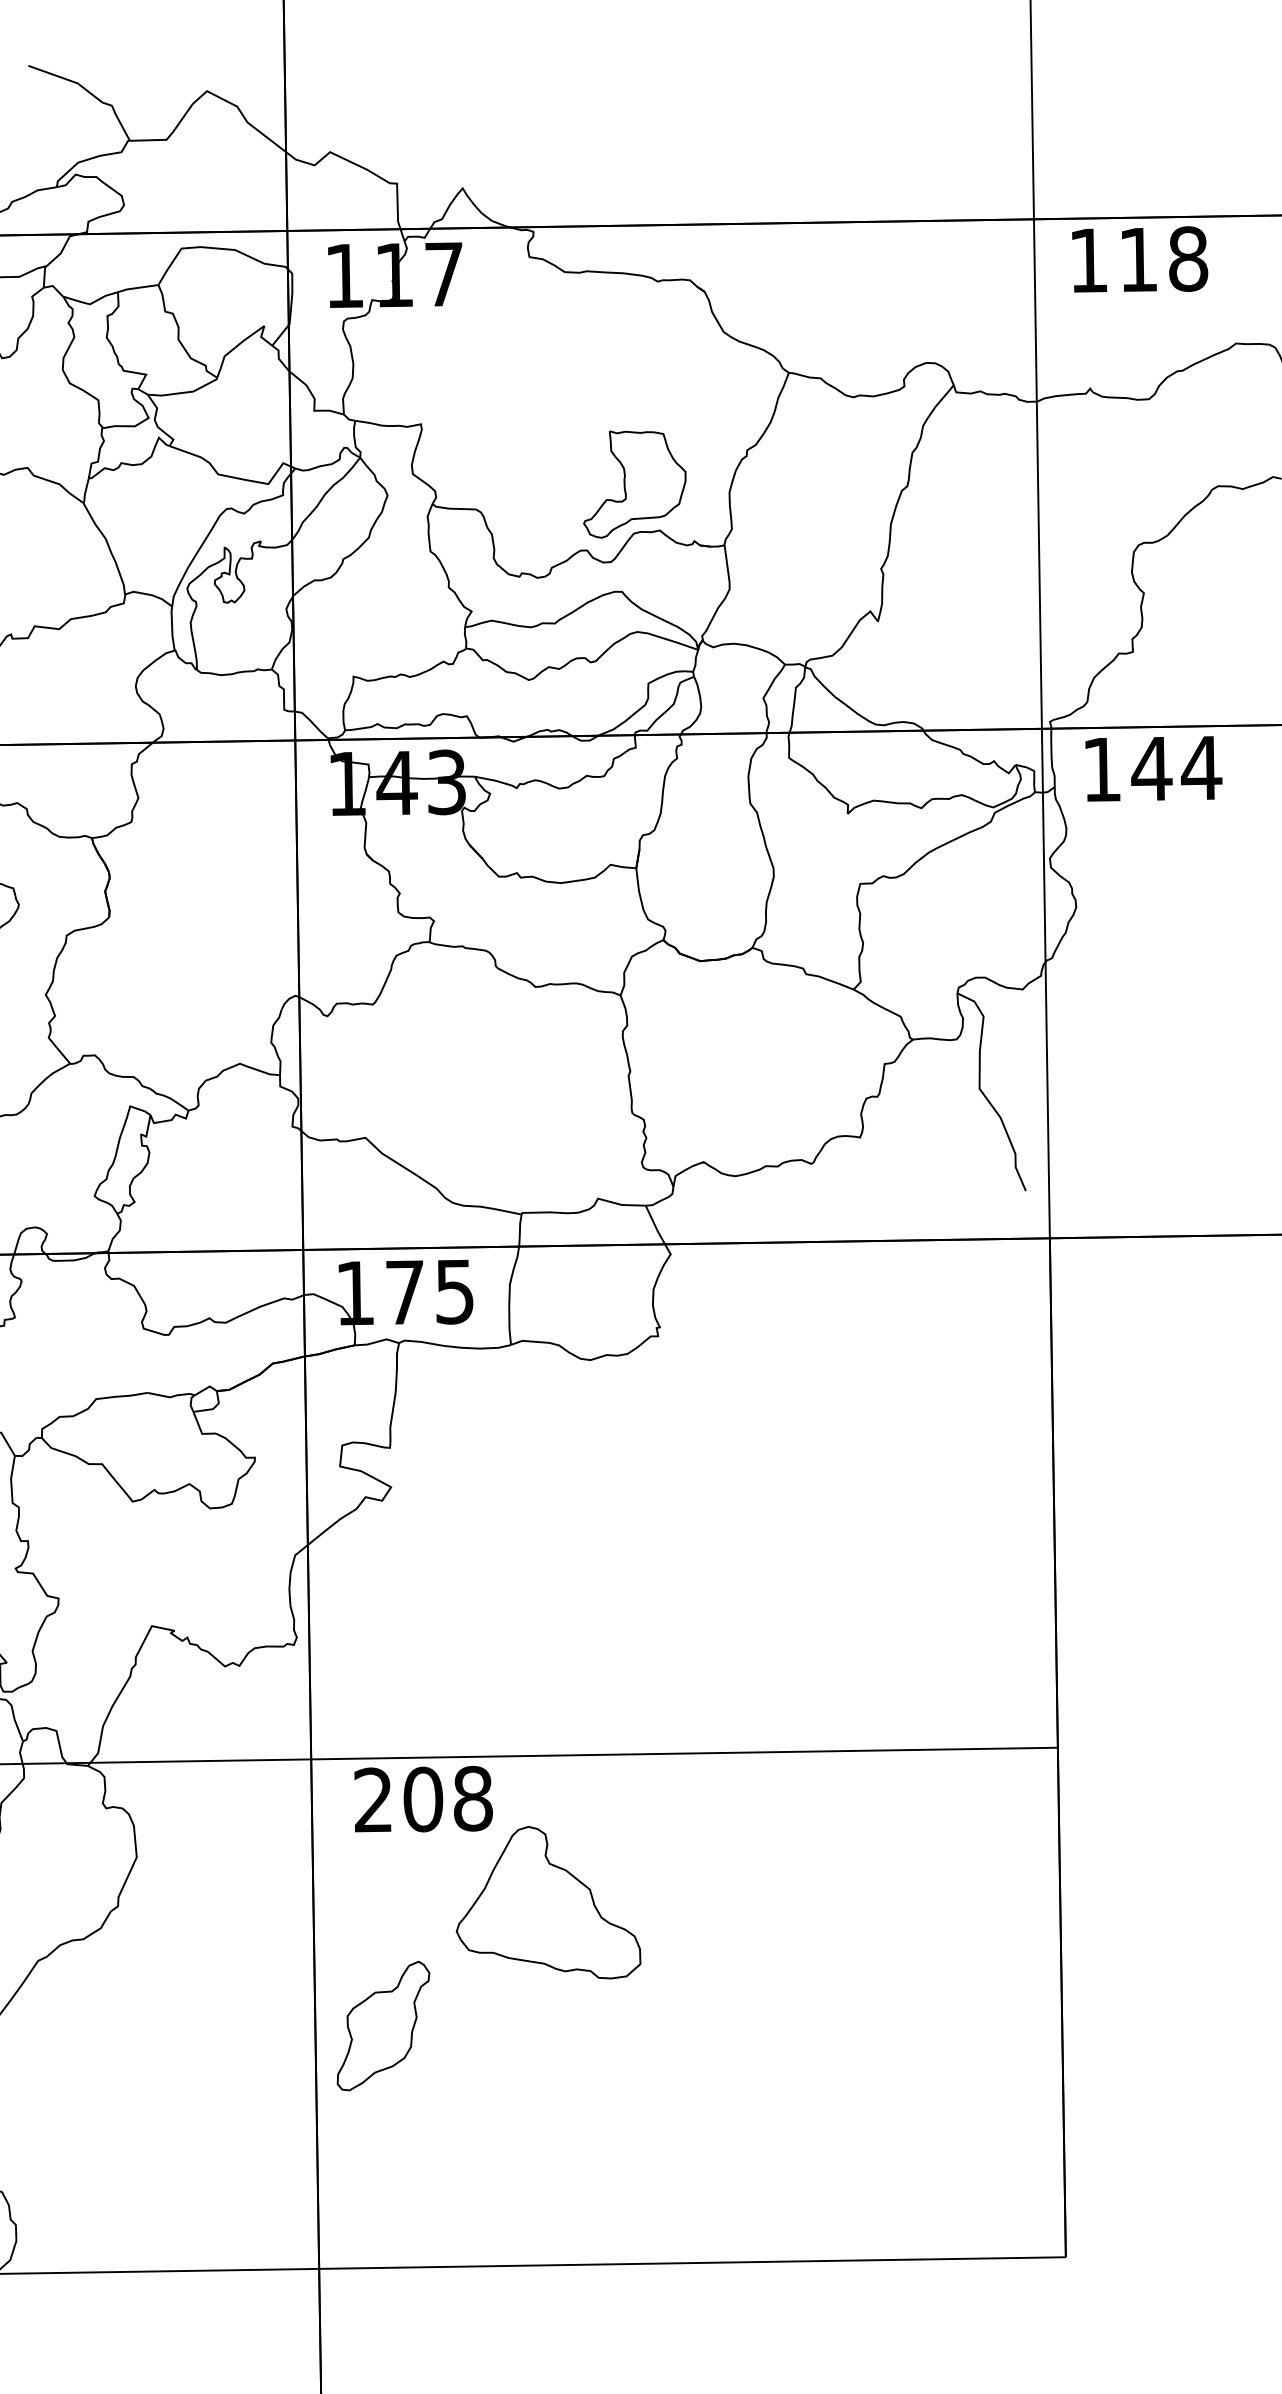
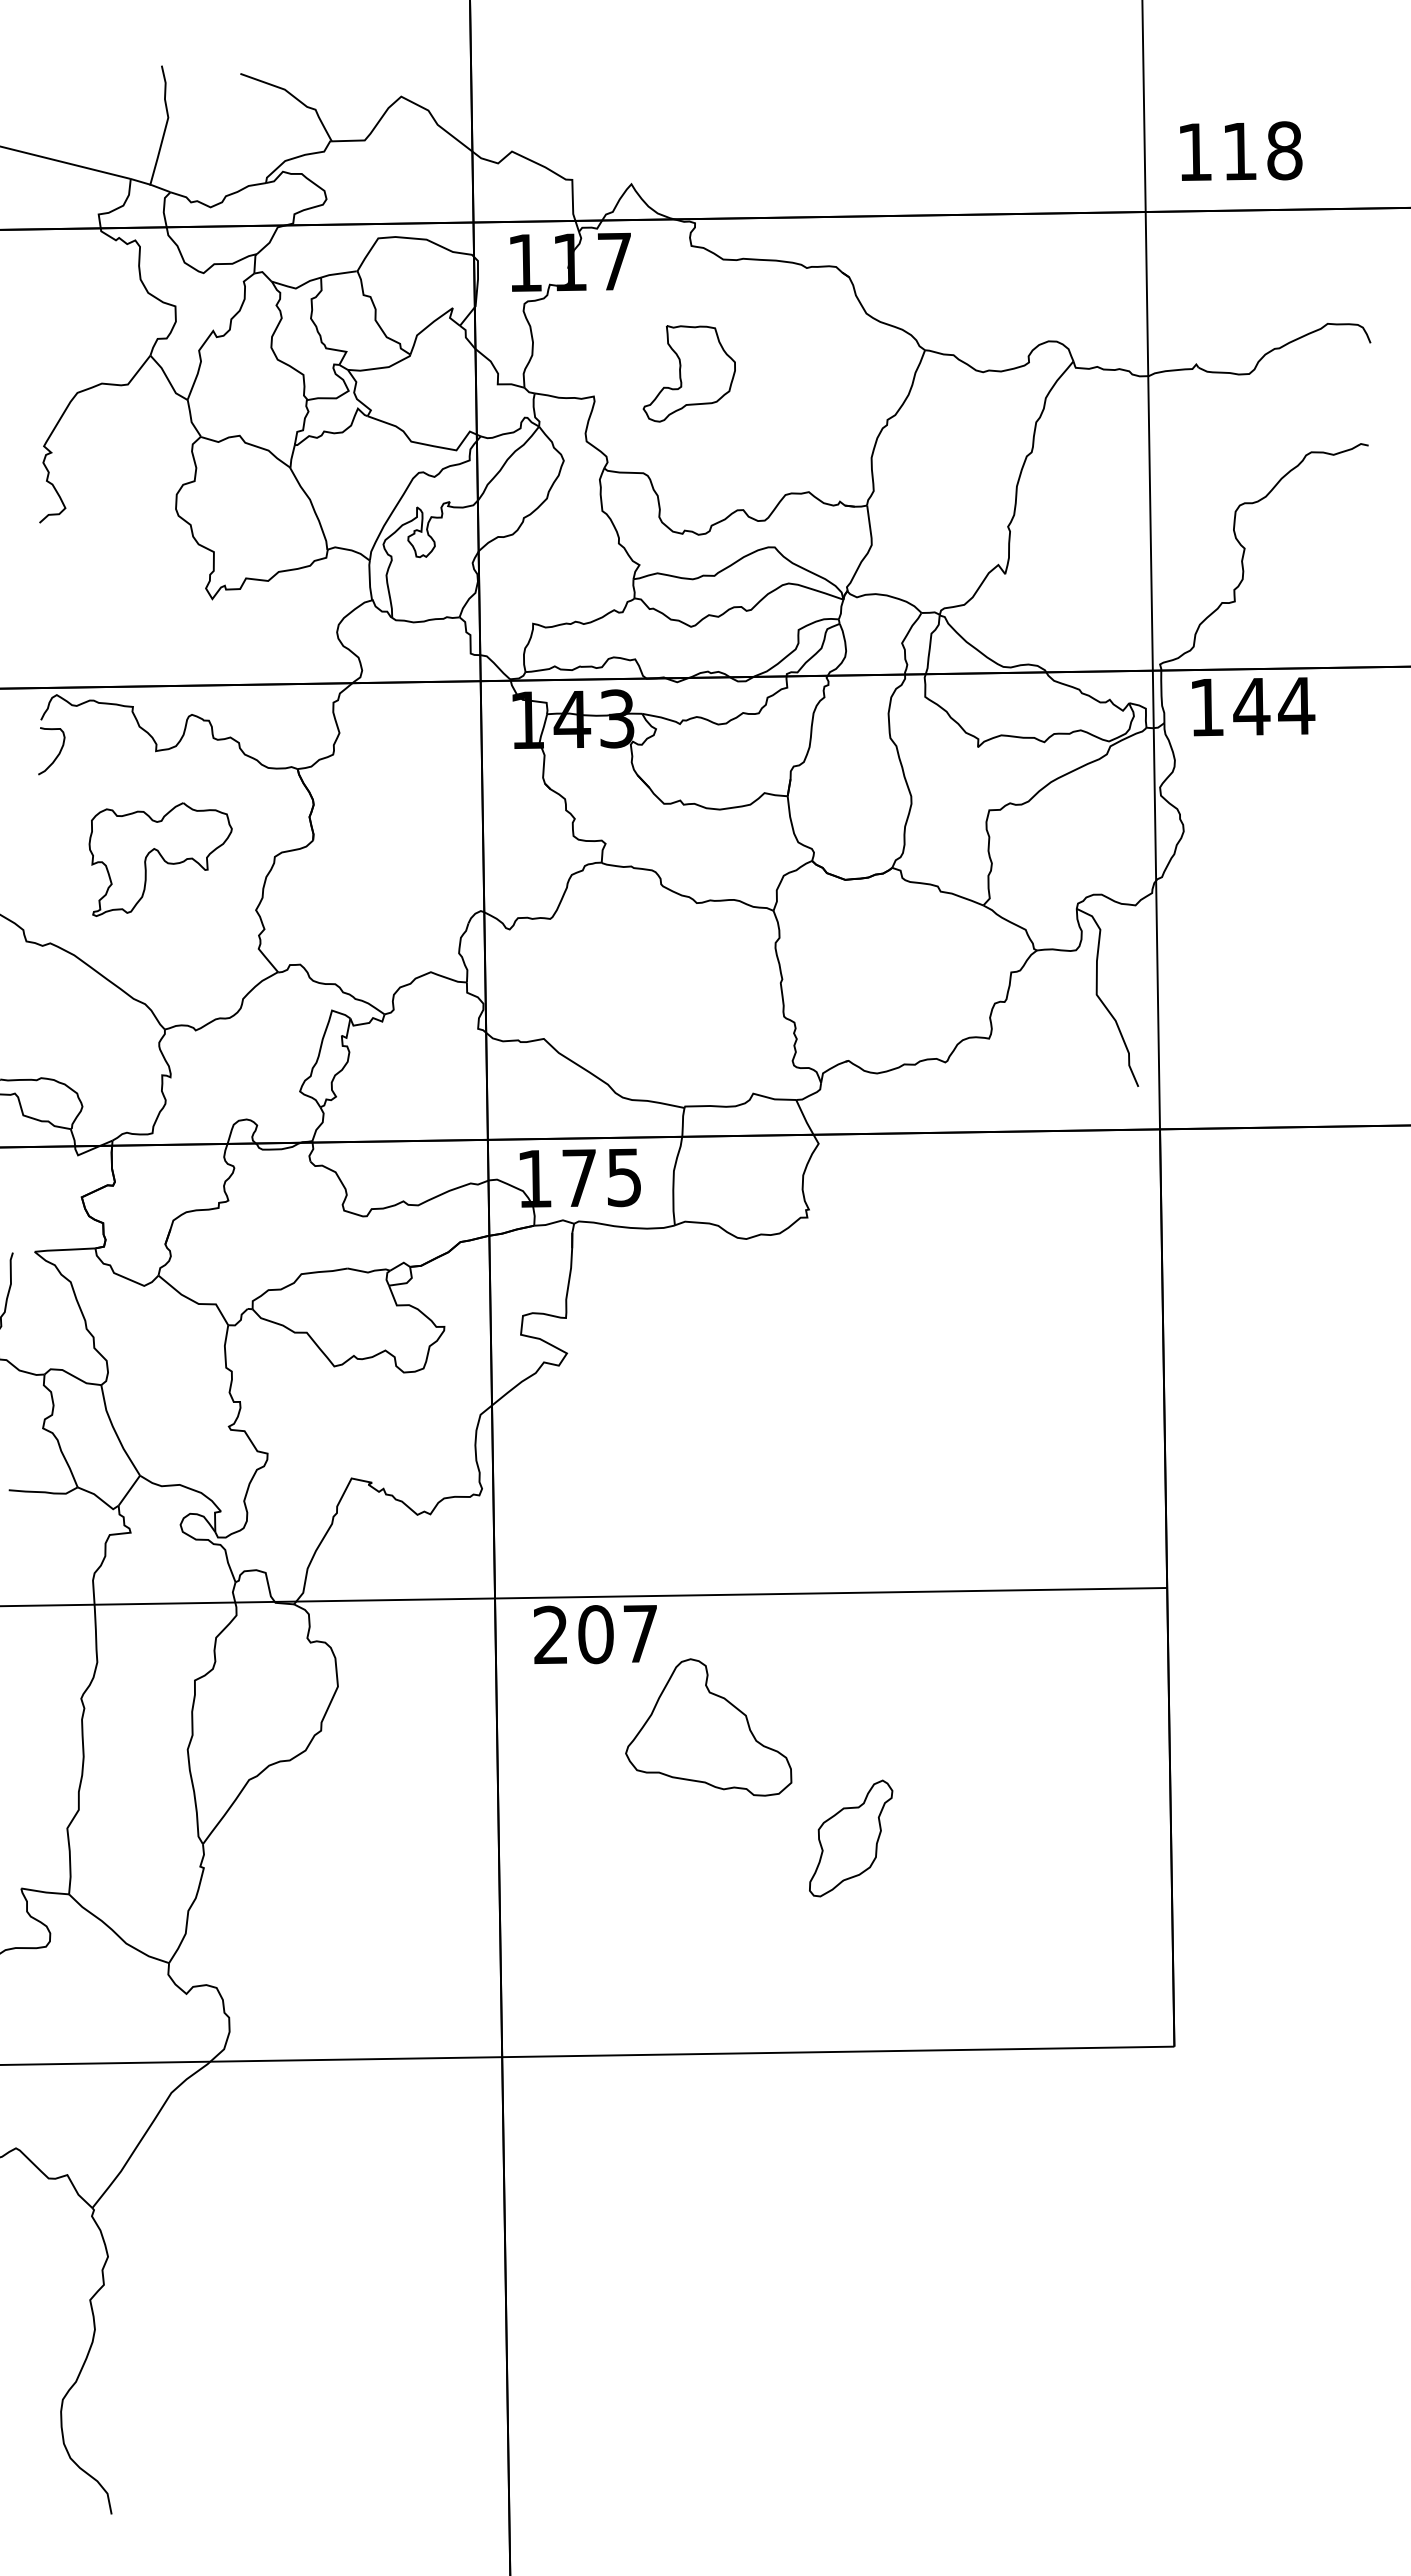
text: (1140, 258) -> (1241, 150), moved
part: (633, 484) -> (688, 373), moved
text: (472, 1798) -> (640, 1633), 208 -> 207
part: (383, 2026) -> (851, 1838), moved

